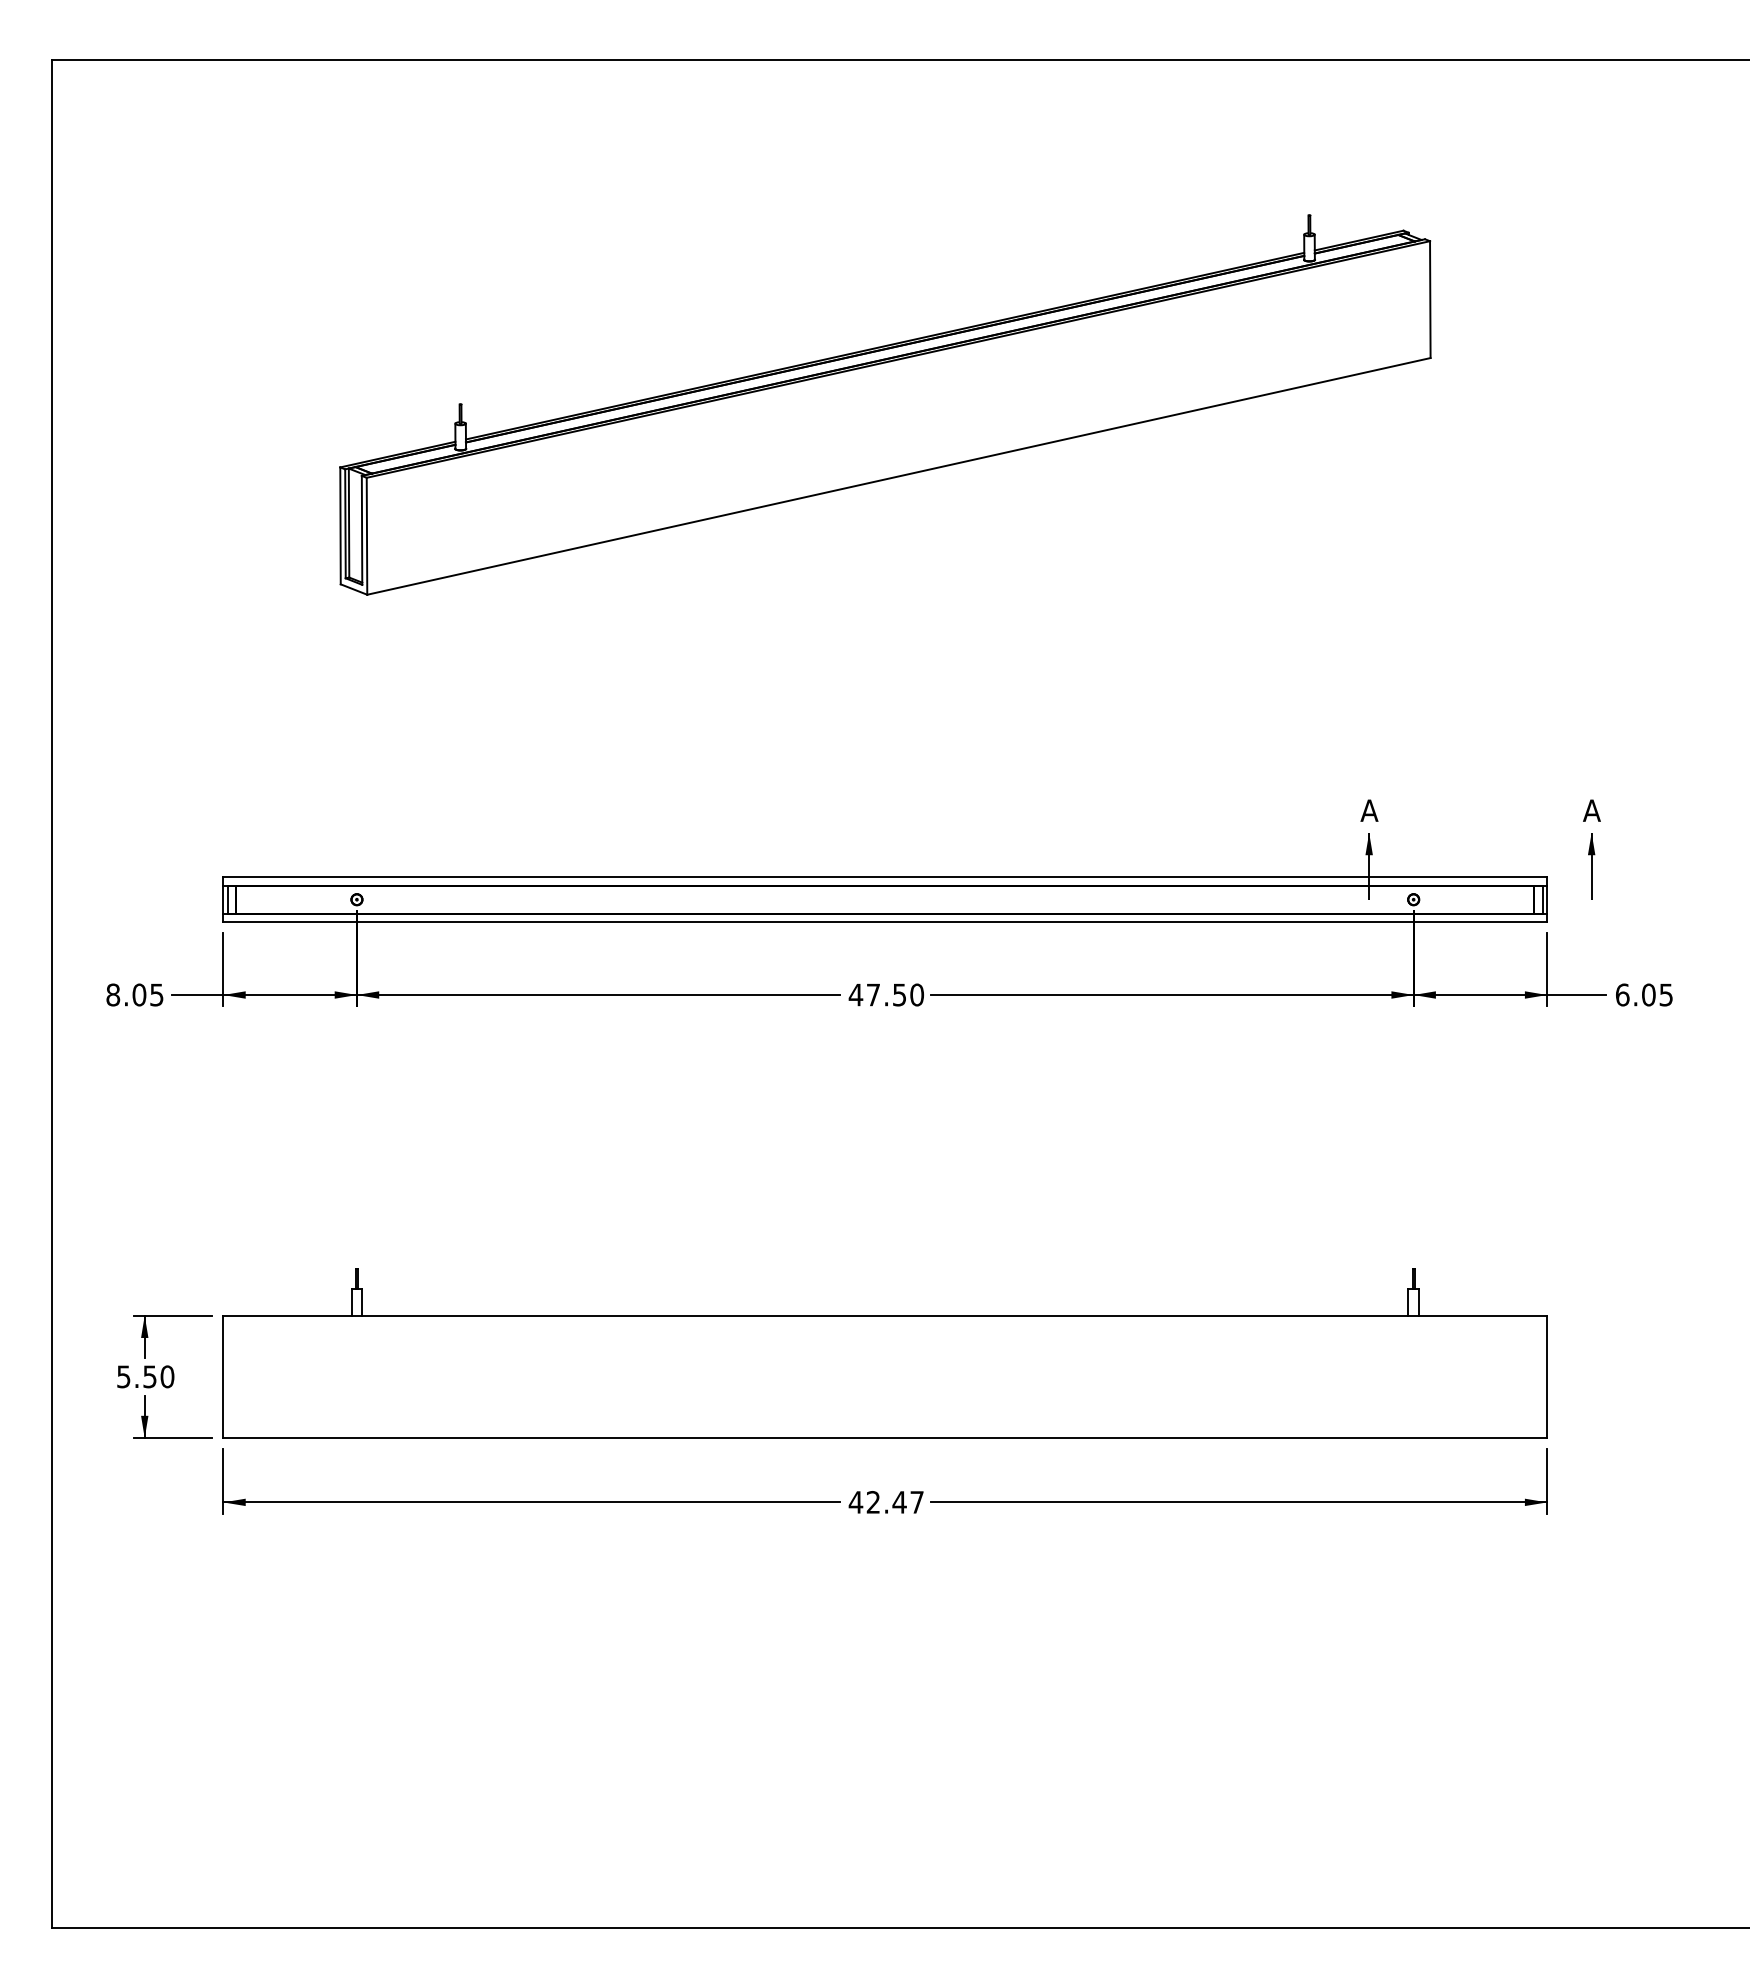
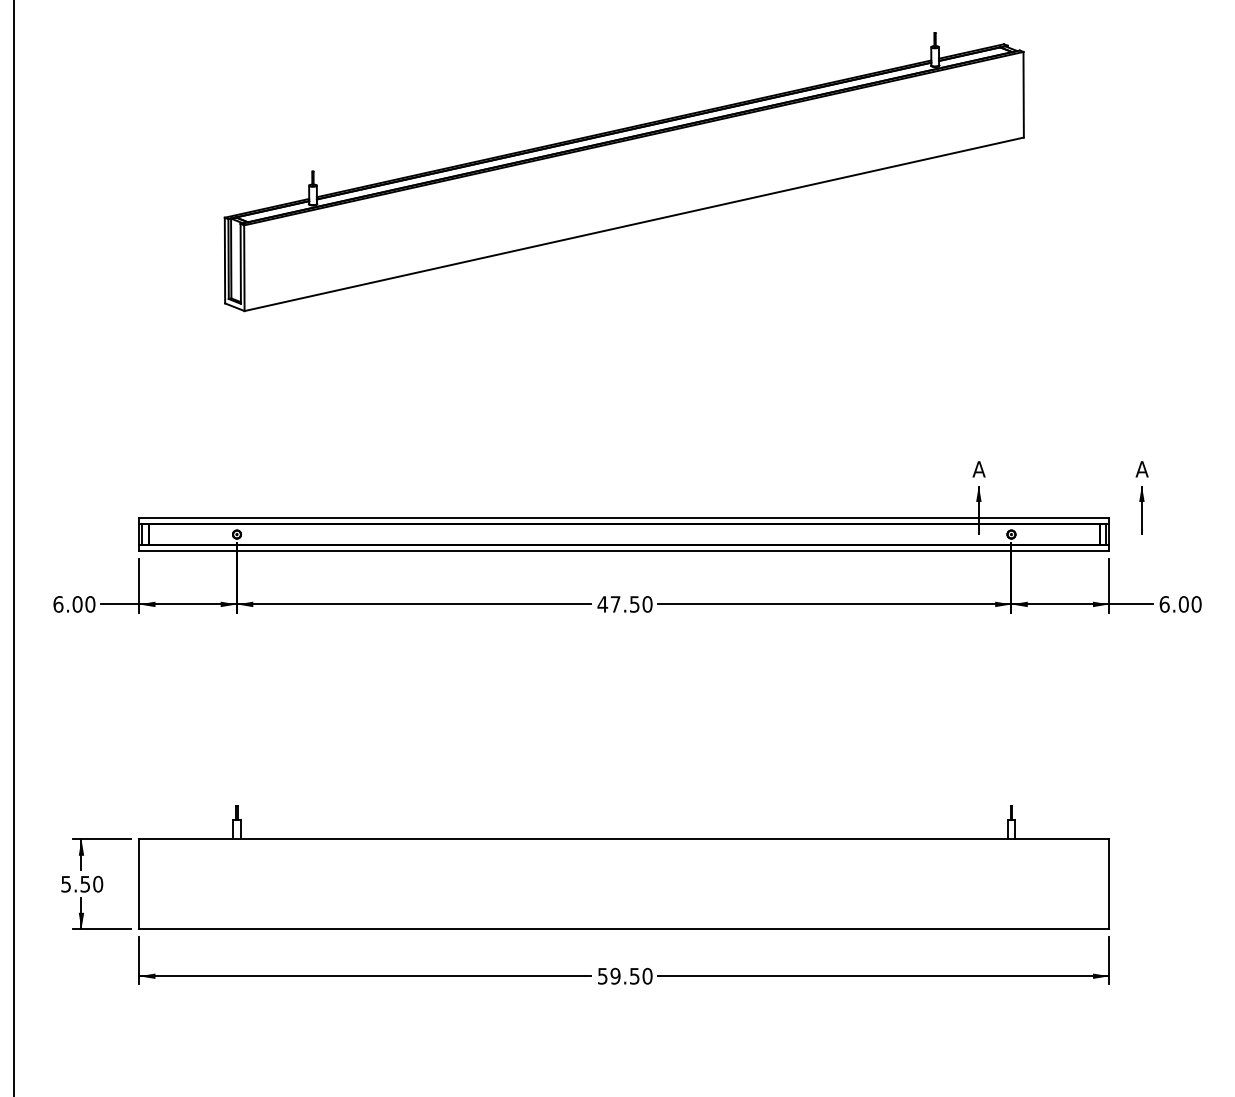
text: (134, 994) -> (73, 604), 8.05 -> 6.00
text: (1666, 994) -> (1196, 604), 6.05 -> 6.00
text: (886, 1502) -> (625, 976), 42.47 -> 59.50

